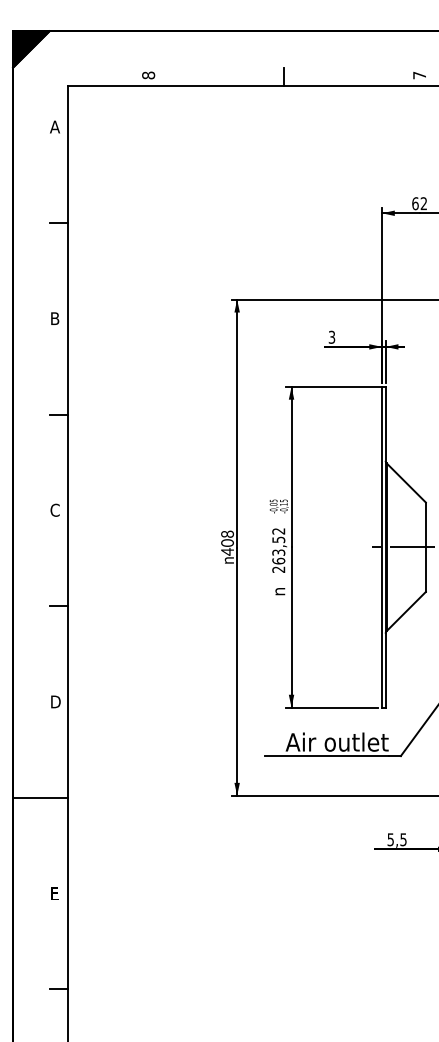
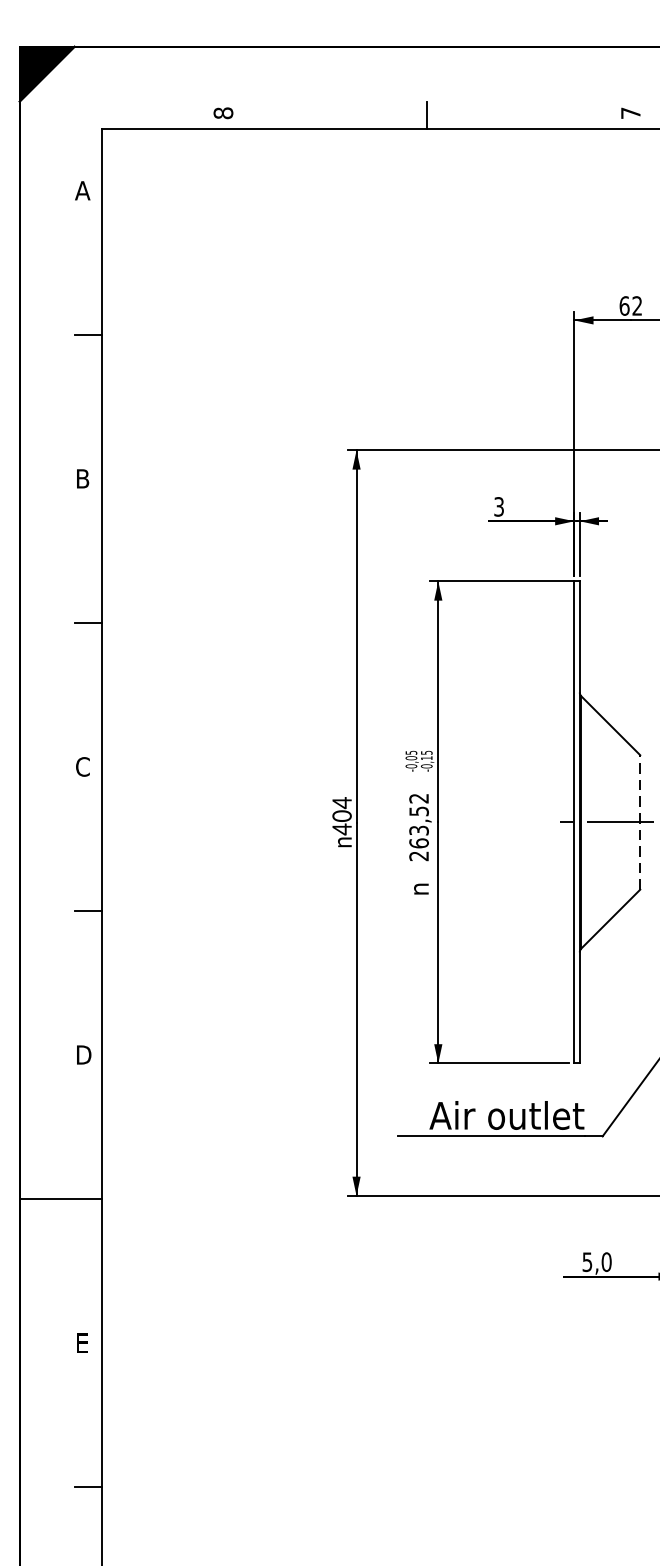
text: (227, 534) -> (342, 803), 408 -> 404
line: (425, 547) -> (639, 822), solid -> dashed
text: (403, 839) -> (606, 1261), 5,5 -> 5,0

